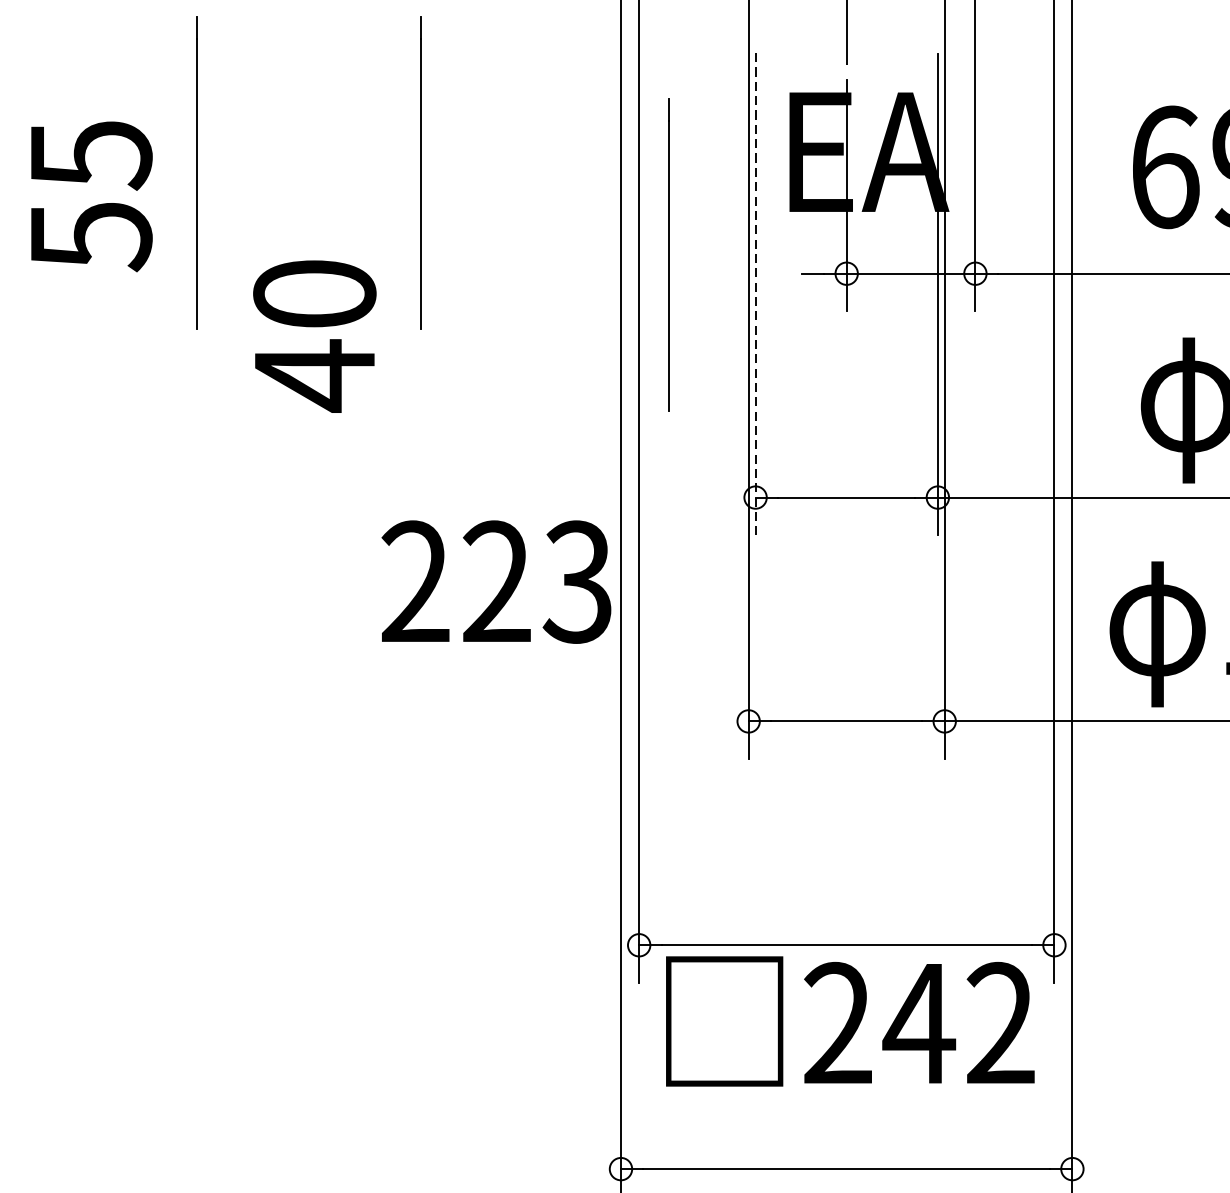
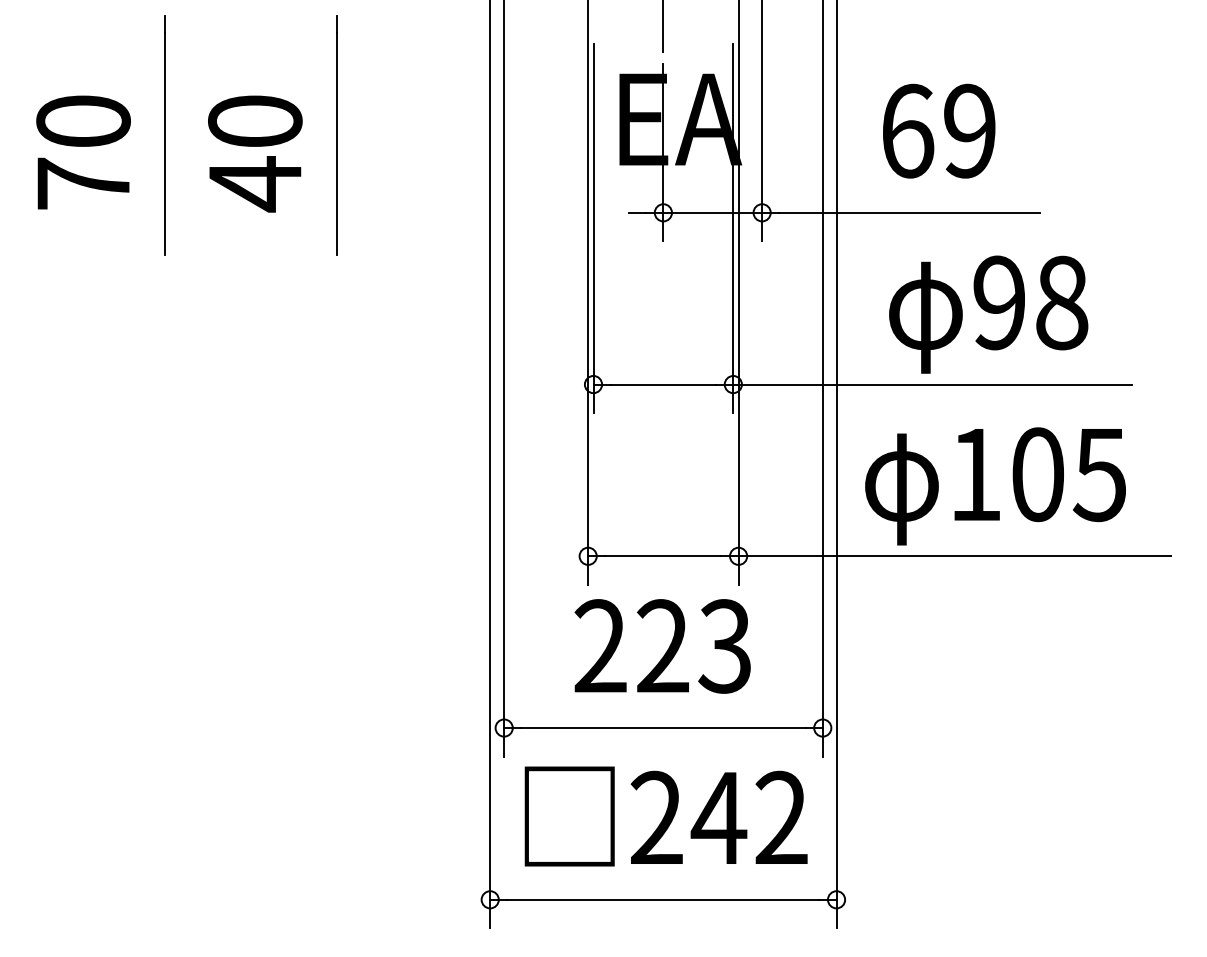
text: (90, 196) -> (83, 153), 55 -> 70
line: (668, 255) -> (526, 198), removed
line: (755, 294) -> (593, 228), dashed -> solid
text: (315, 335) -> (255, 153), moved
text: (496, 582) -> (662, 646), moved
text: (849, 1021) -> (665, 816), moved

